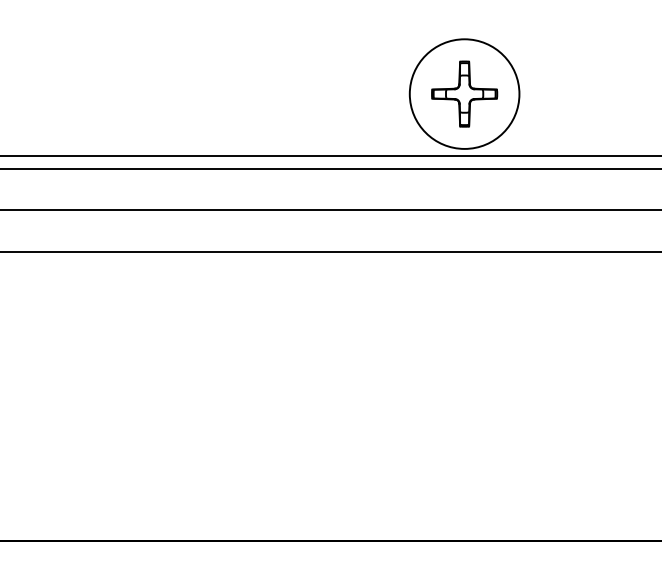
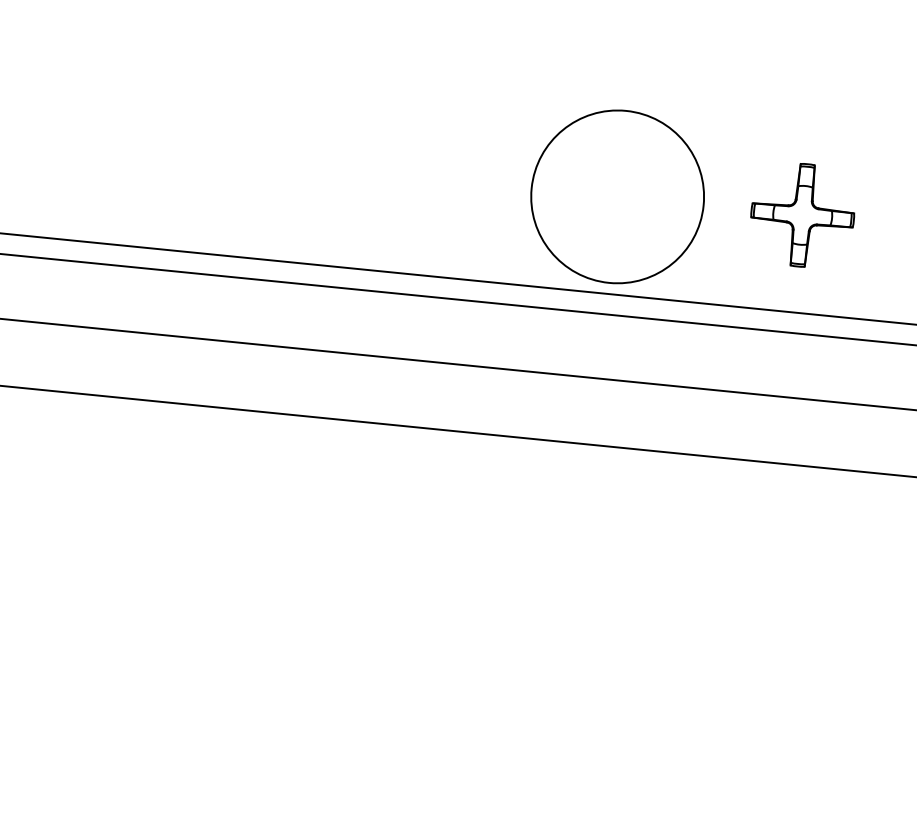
part: (464, 93) -> (802, 214), moved

